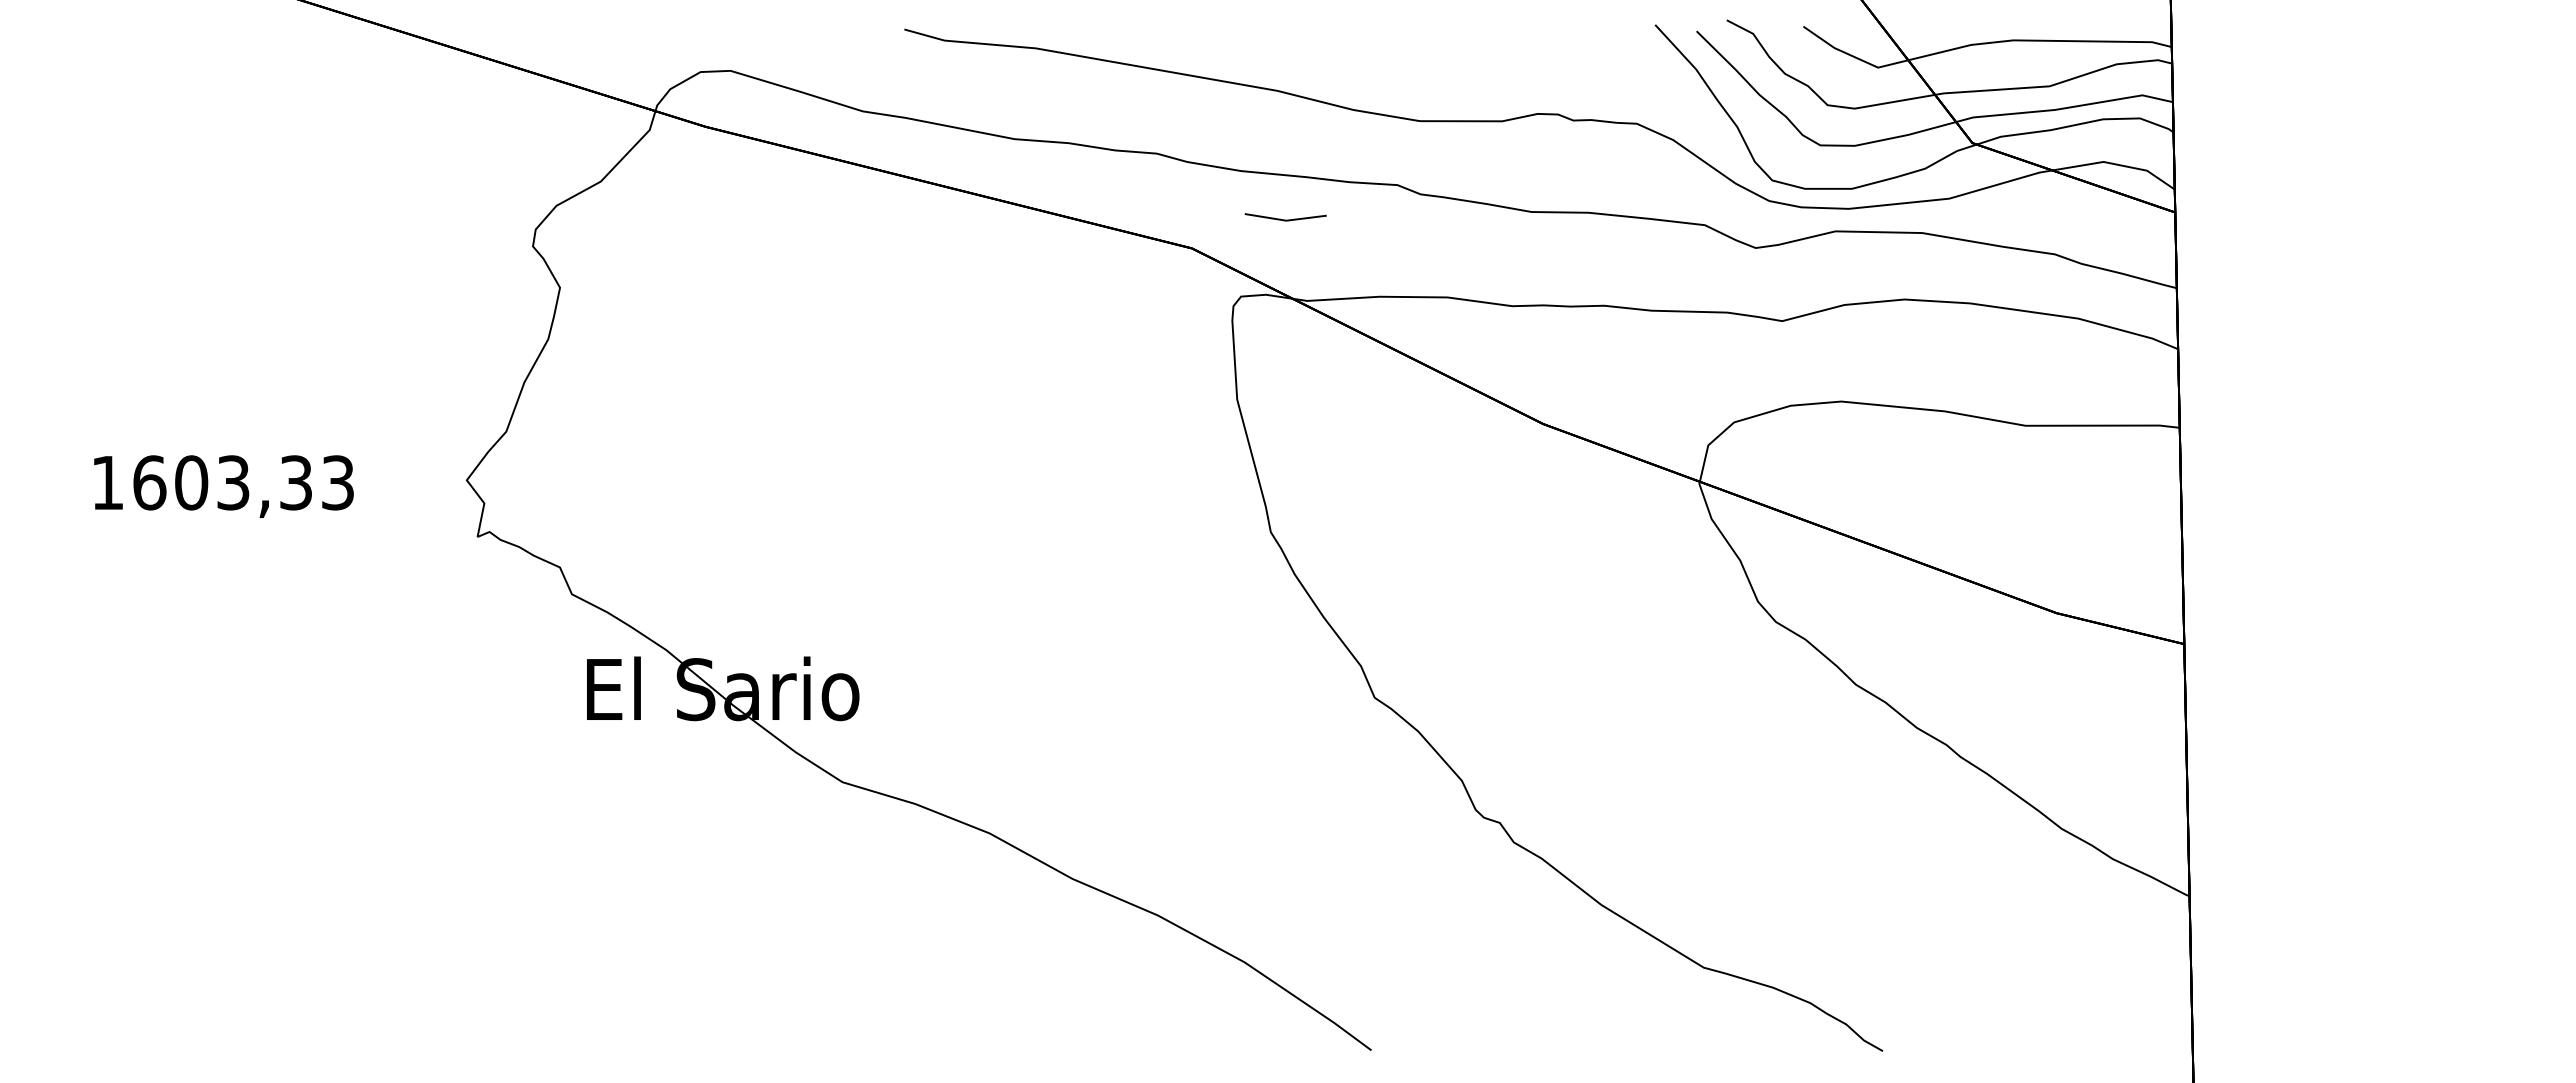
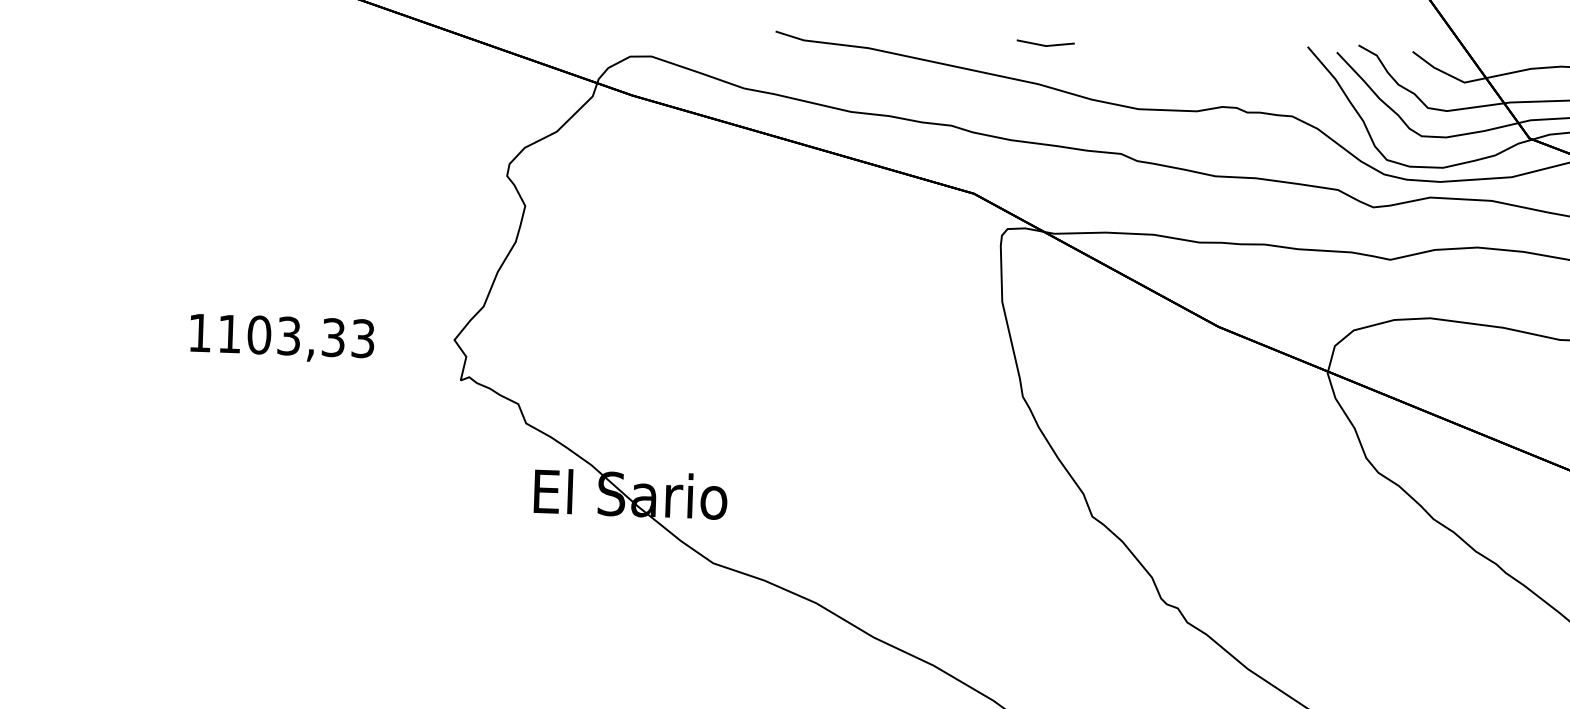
line: (1285, 219) -> (1045, 45), moved
text: (149, 482) -> (229, 333), 1603,33 -> 1103,33

